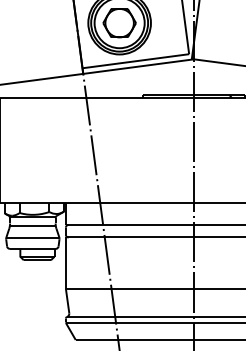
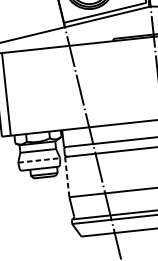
line: (32, 238) -> (38, 160), solid -> dashed
line: (65, 263) -> (66, 177), solid -> dashed

